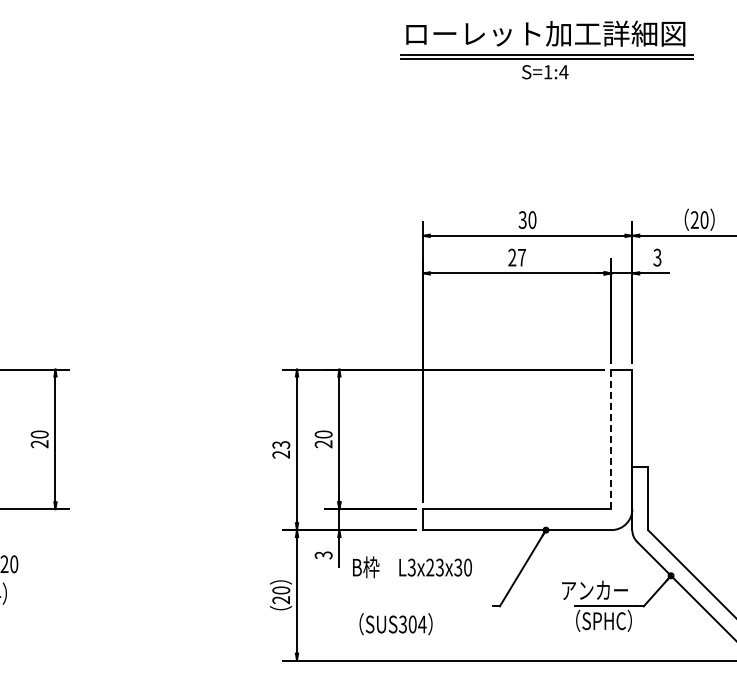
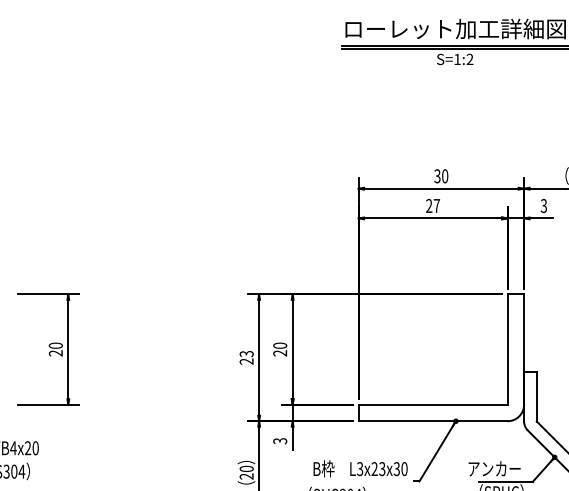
text: (563, 72) -> (469, 59), S=1:4 -> S=1:2
line: (611, 439) -> (507, 349), dashed -> solid
text: (412, 567) -> (360, 468), moved

